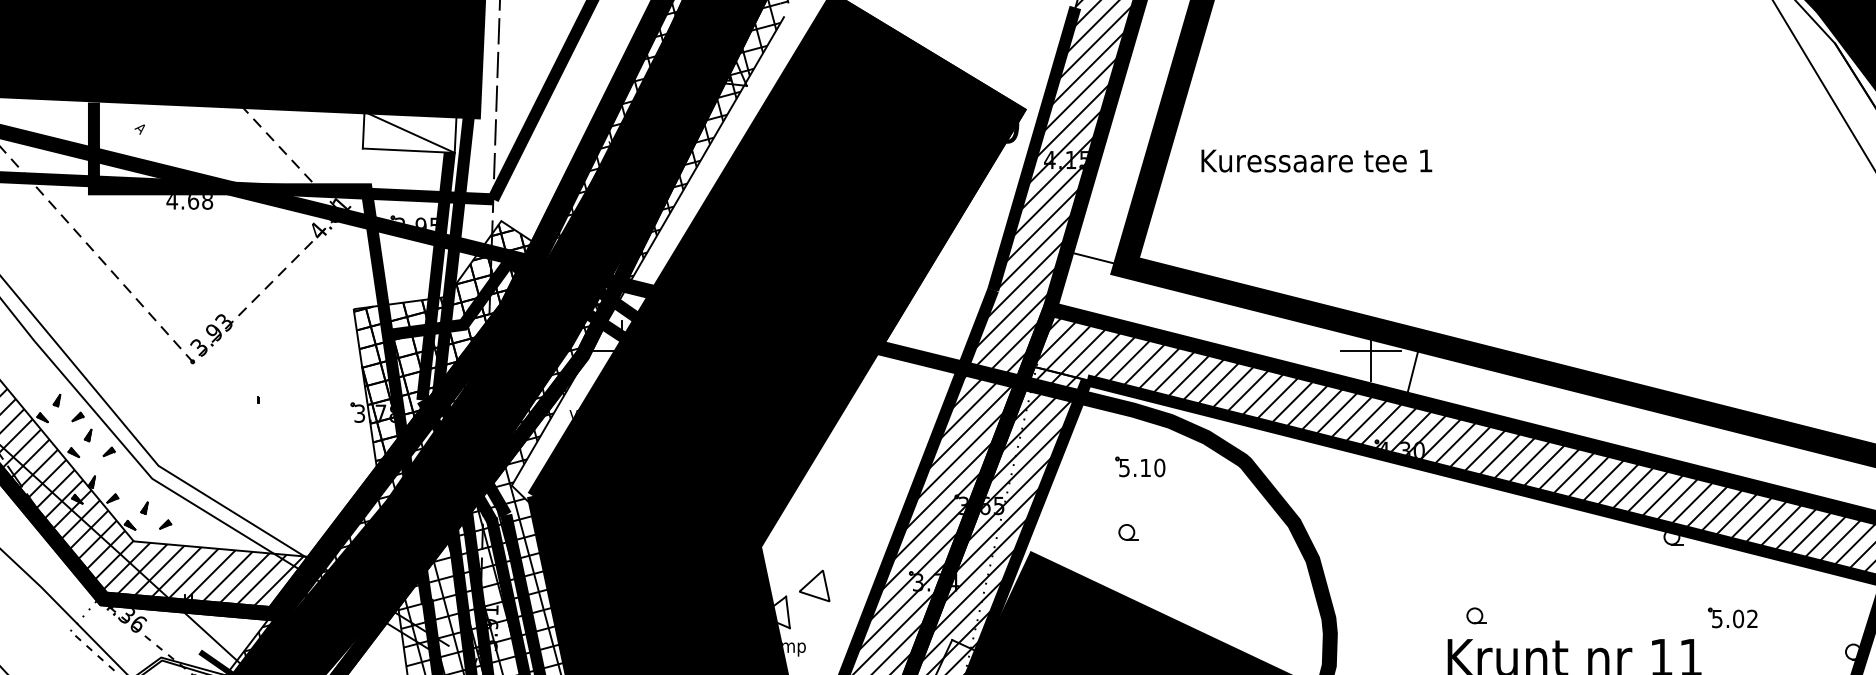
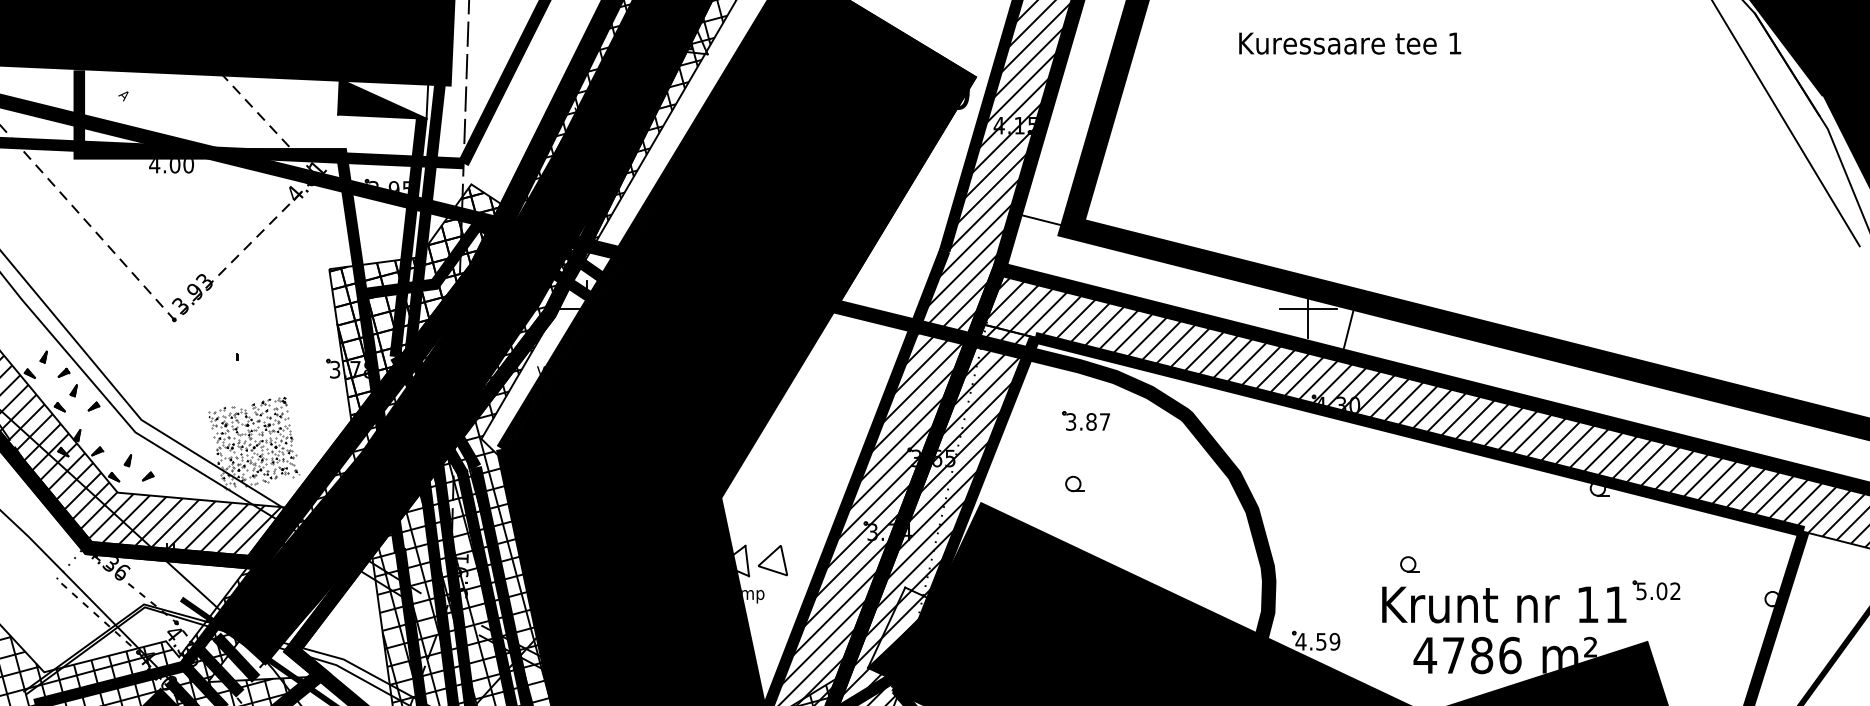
fill: (408, 131) -> (382, 98), added
text: (1317, 160) -> (1350, 43), moved
text: (200, 202) -> (181, 166), 4.68 -> 4.00
text: (1142, 467) -> (1088, 421), 5.10 -> 3.87
hatch: (275, 490) -> (254, 443), added
part: (814, 585) -> (772, 560), moved
part: (1732, 618) -> (1656, 590), moved

